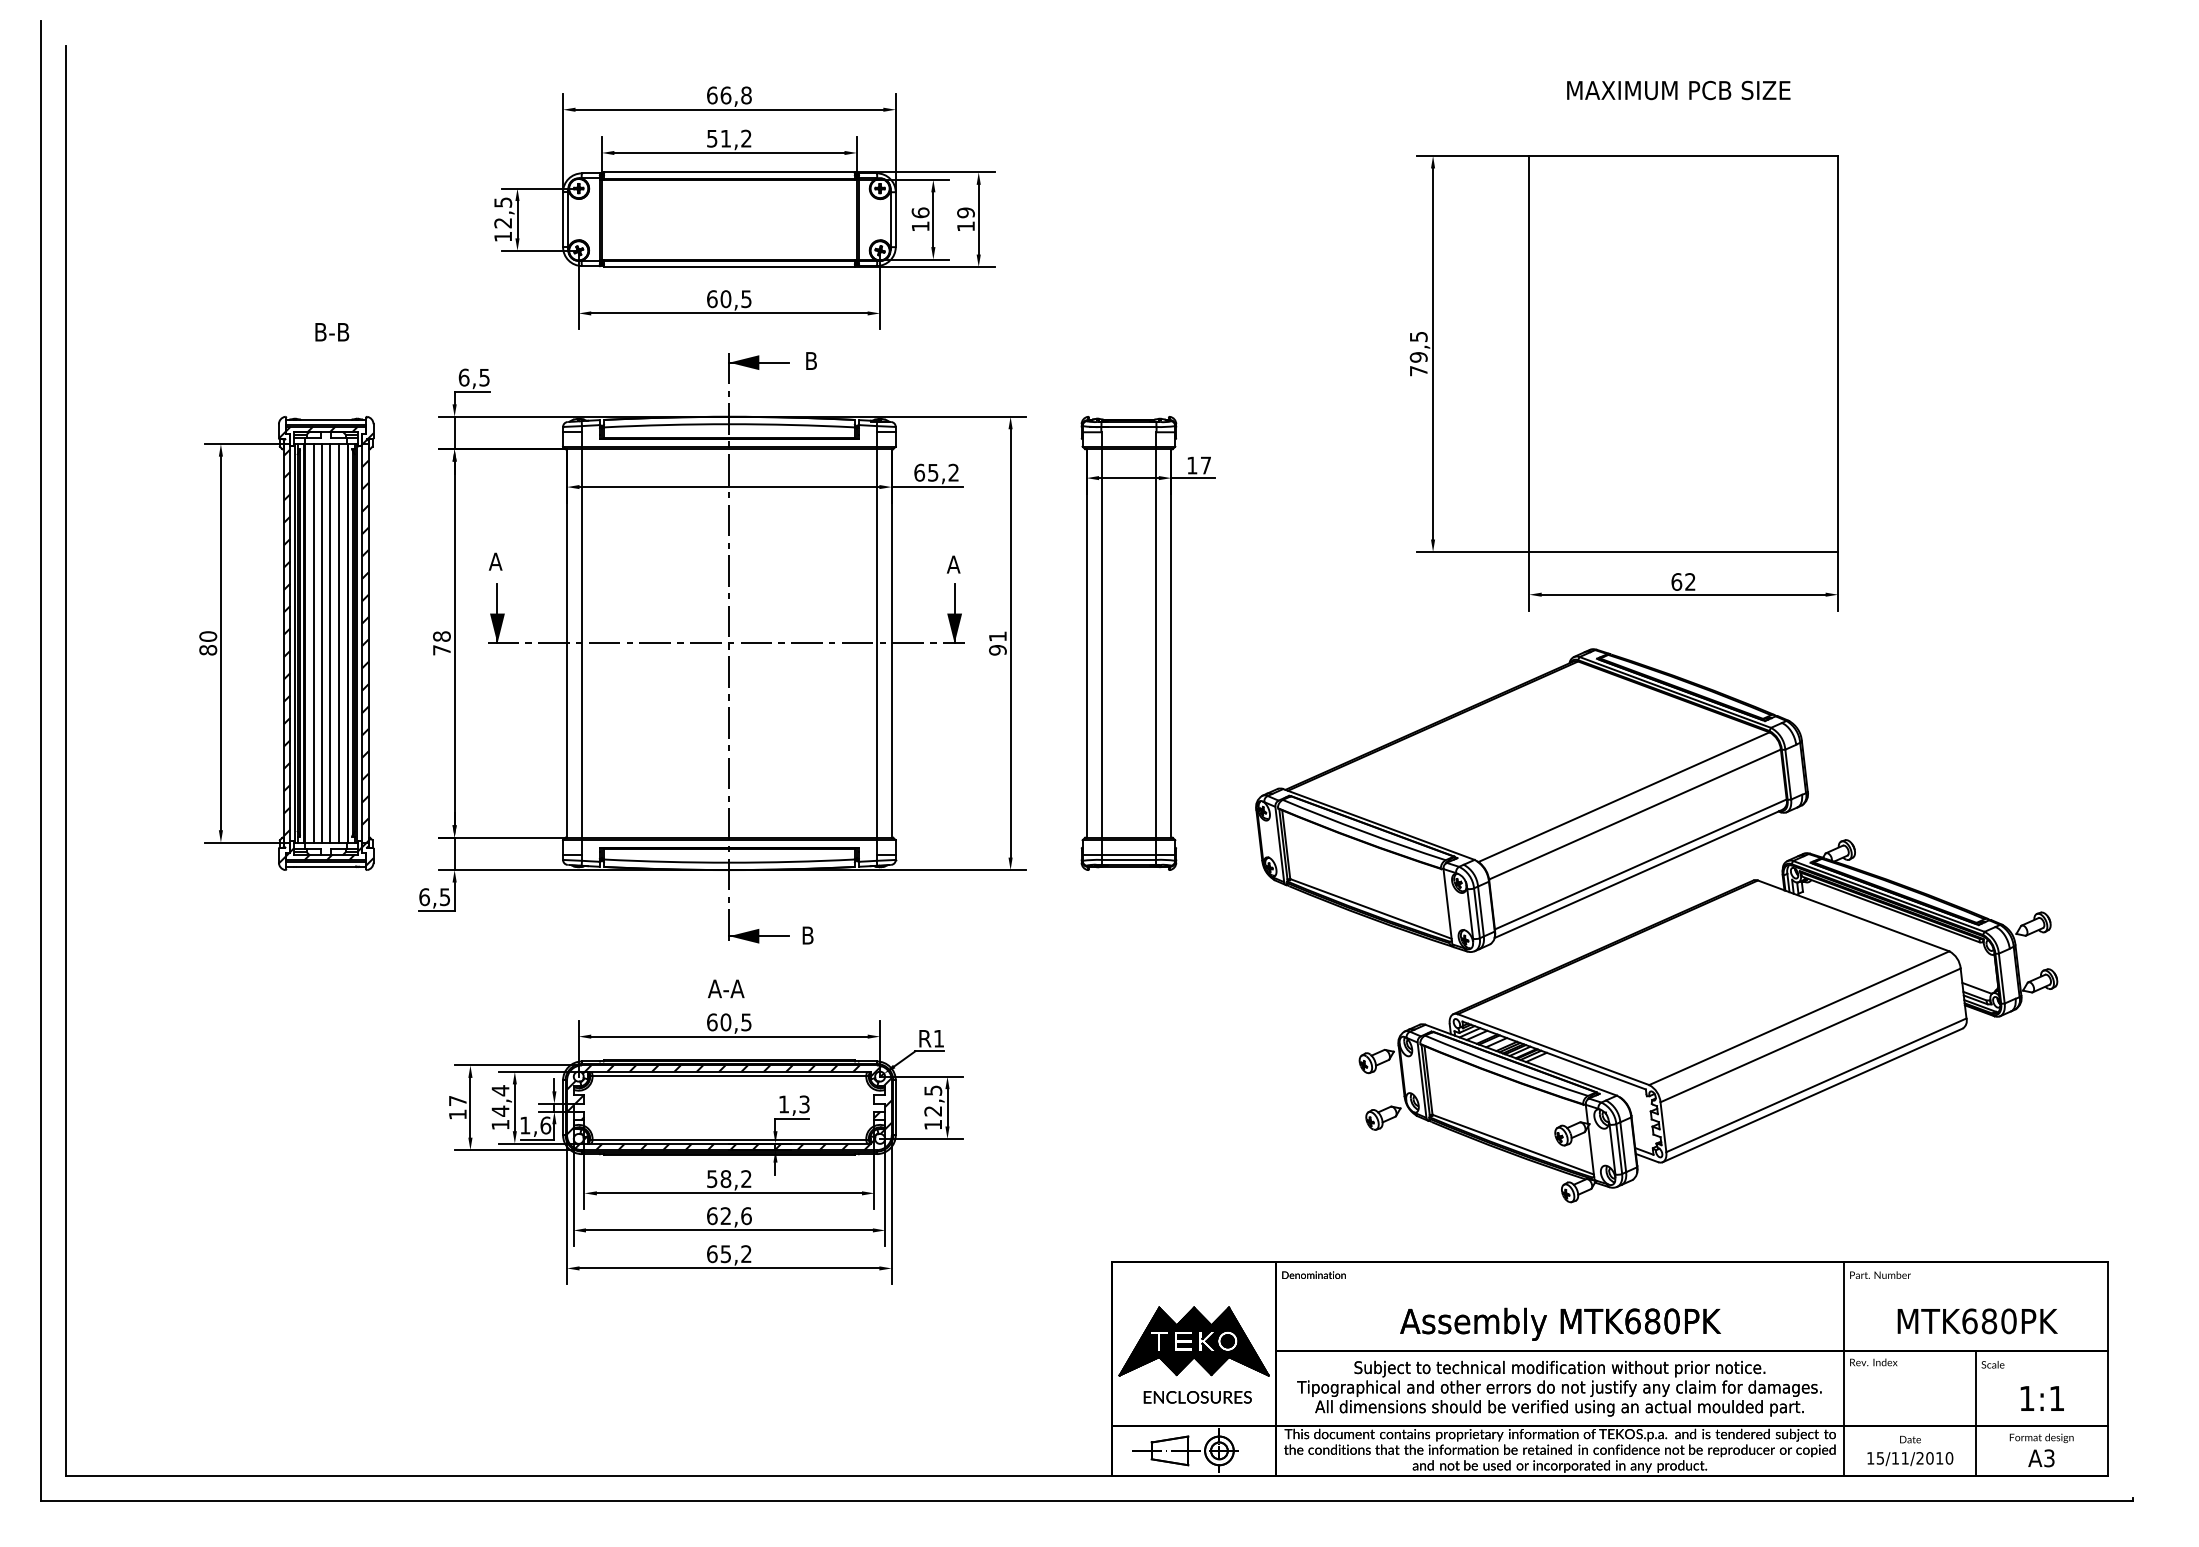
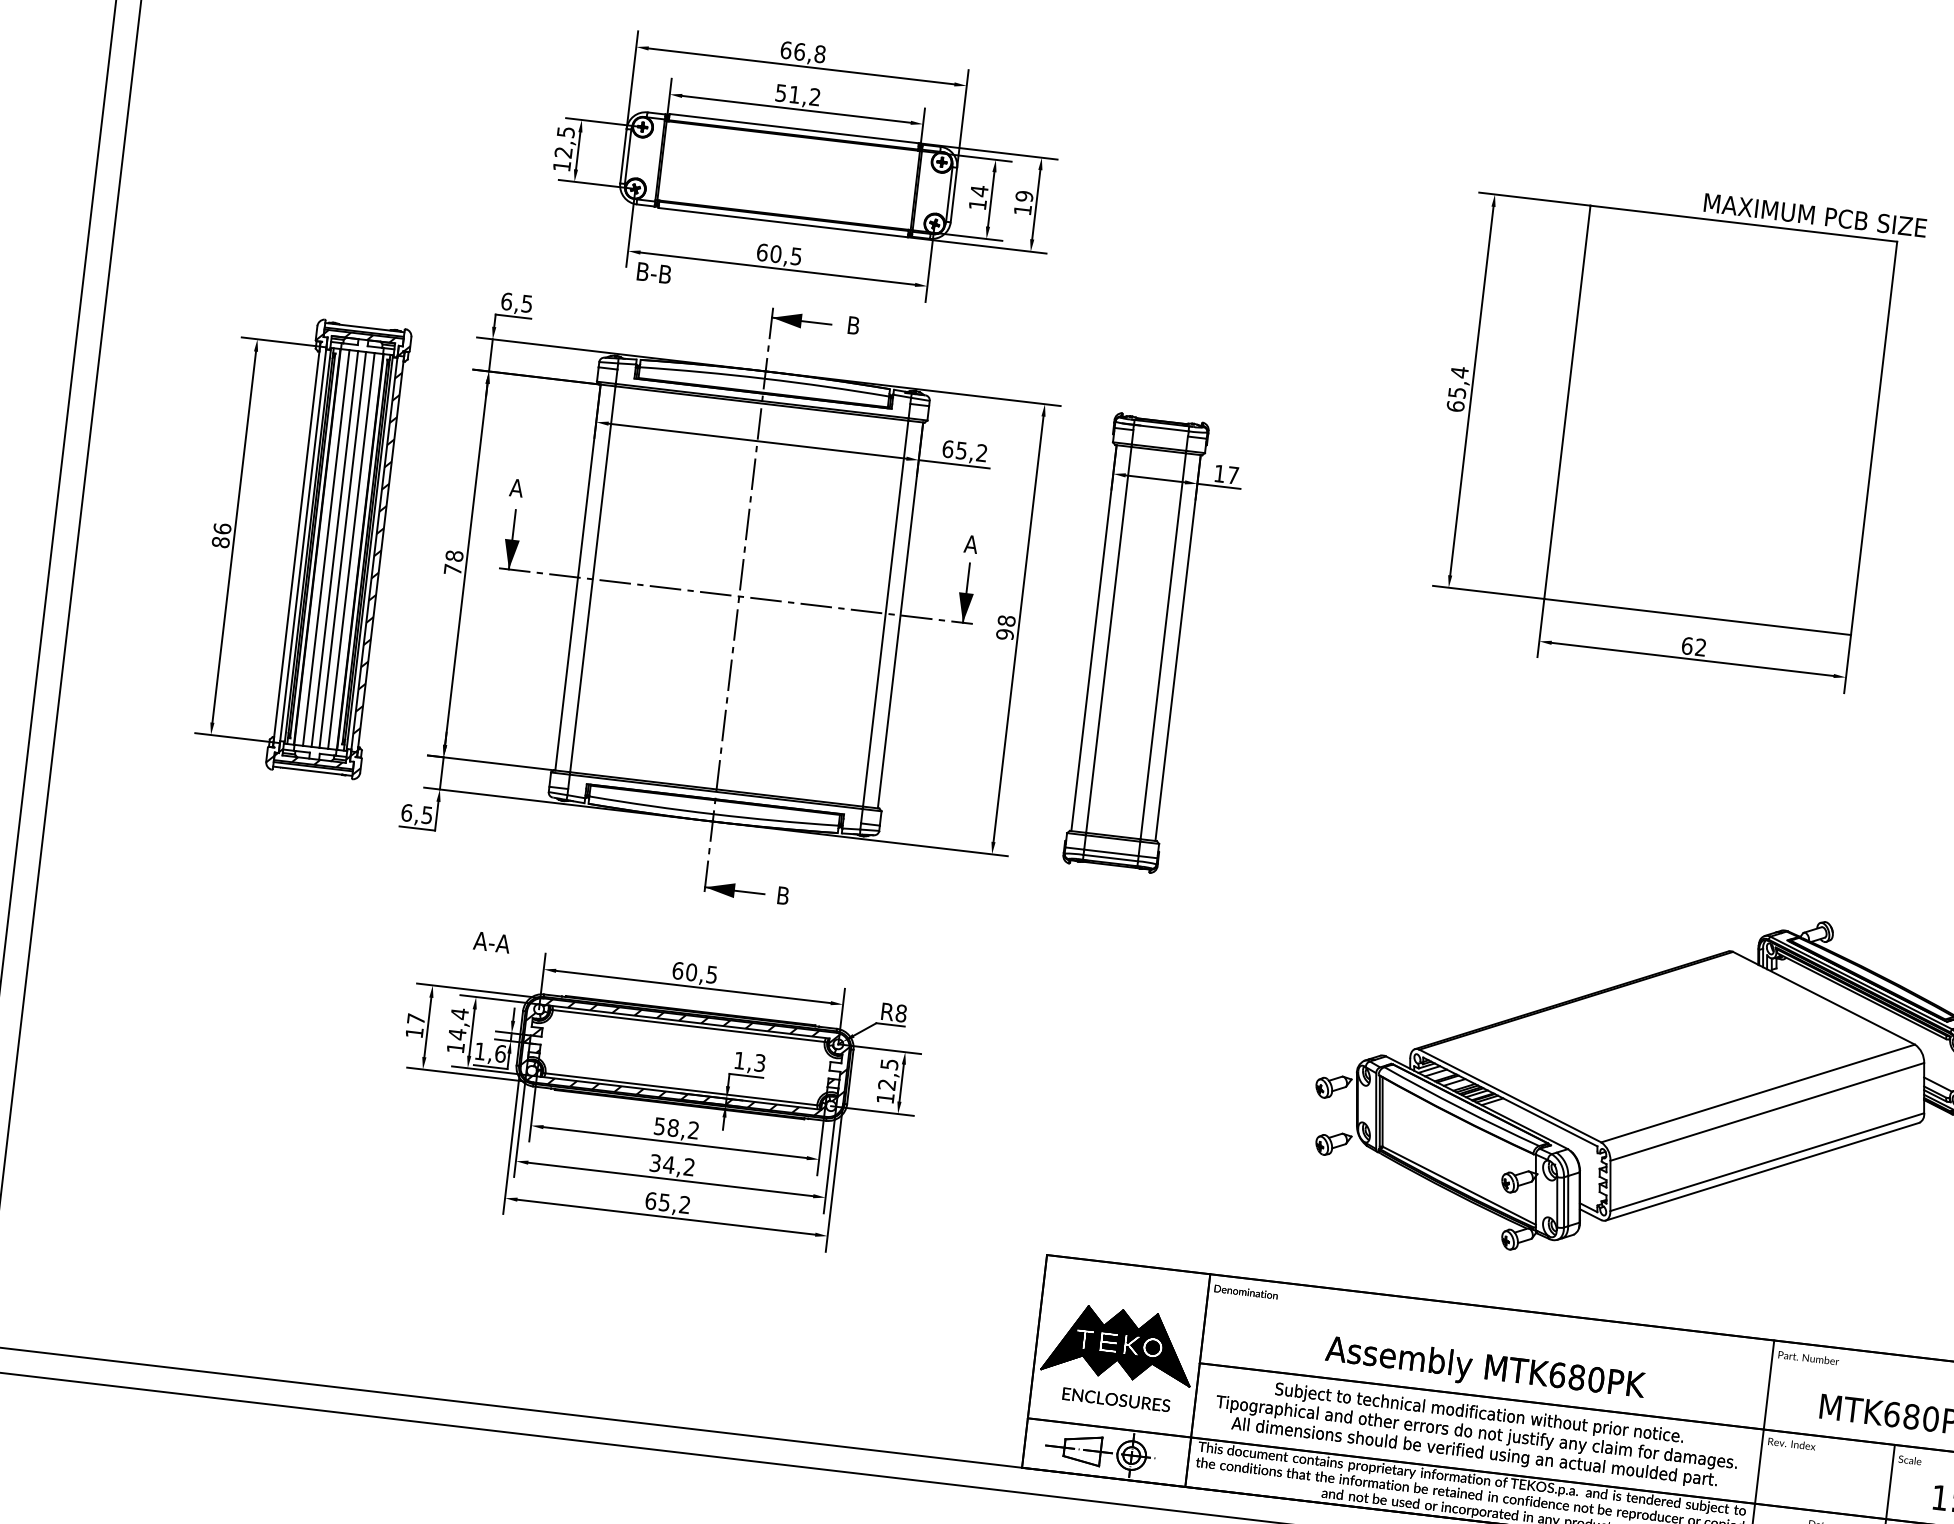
text: (1678, 90) -> (1815, 215), moved
text: (920, 212) -> (979, 190), 16 -> 14
text: (332, 332) -> (654, 273), moved
text: (1418, 353) -> (1457, 388), 79,5 -> 65,4
text: (207, 636) -> (221, 528), 80 -> 86
text: (997, 636) -> (1006, 620), 91 -> 98
hatch: (286, 642) -> (299, 543), removed
part: (1531, 800) -> (1517, 846), removed
text: (726, 988) -> (492, 942), moved
text: (938, 1038) -> (900, 1013), R1 -> R8
text: (729, 1216) -> (672, 1165), 62,6 -> 34,2

